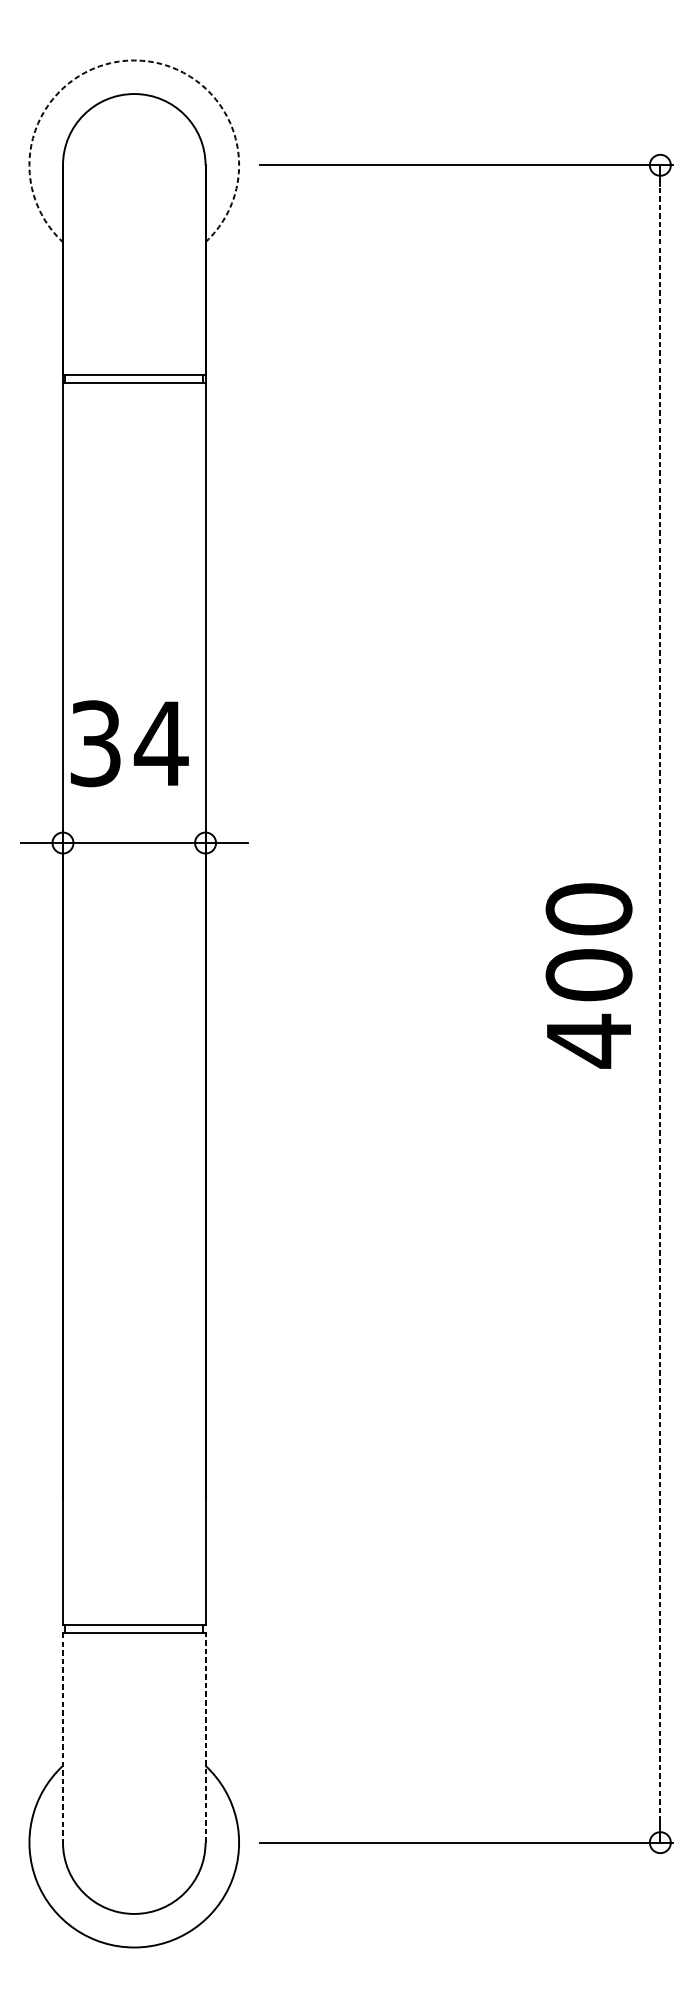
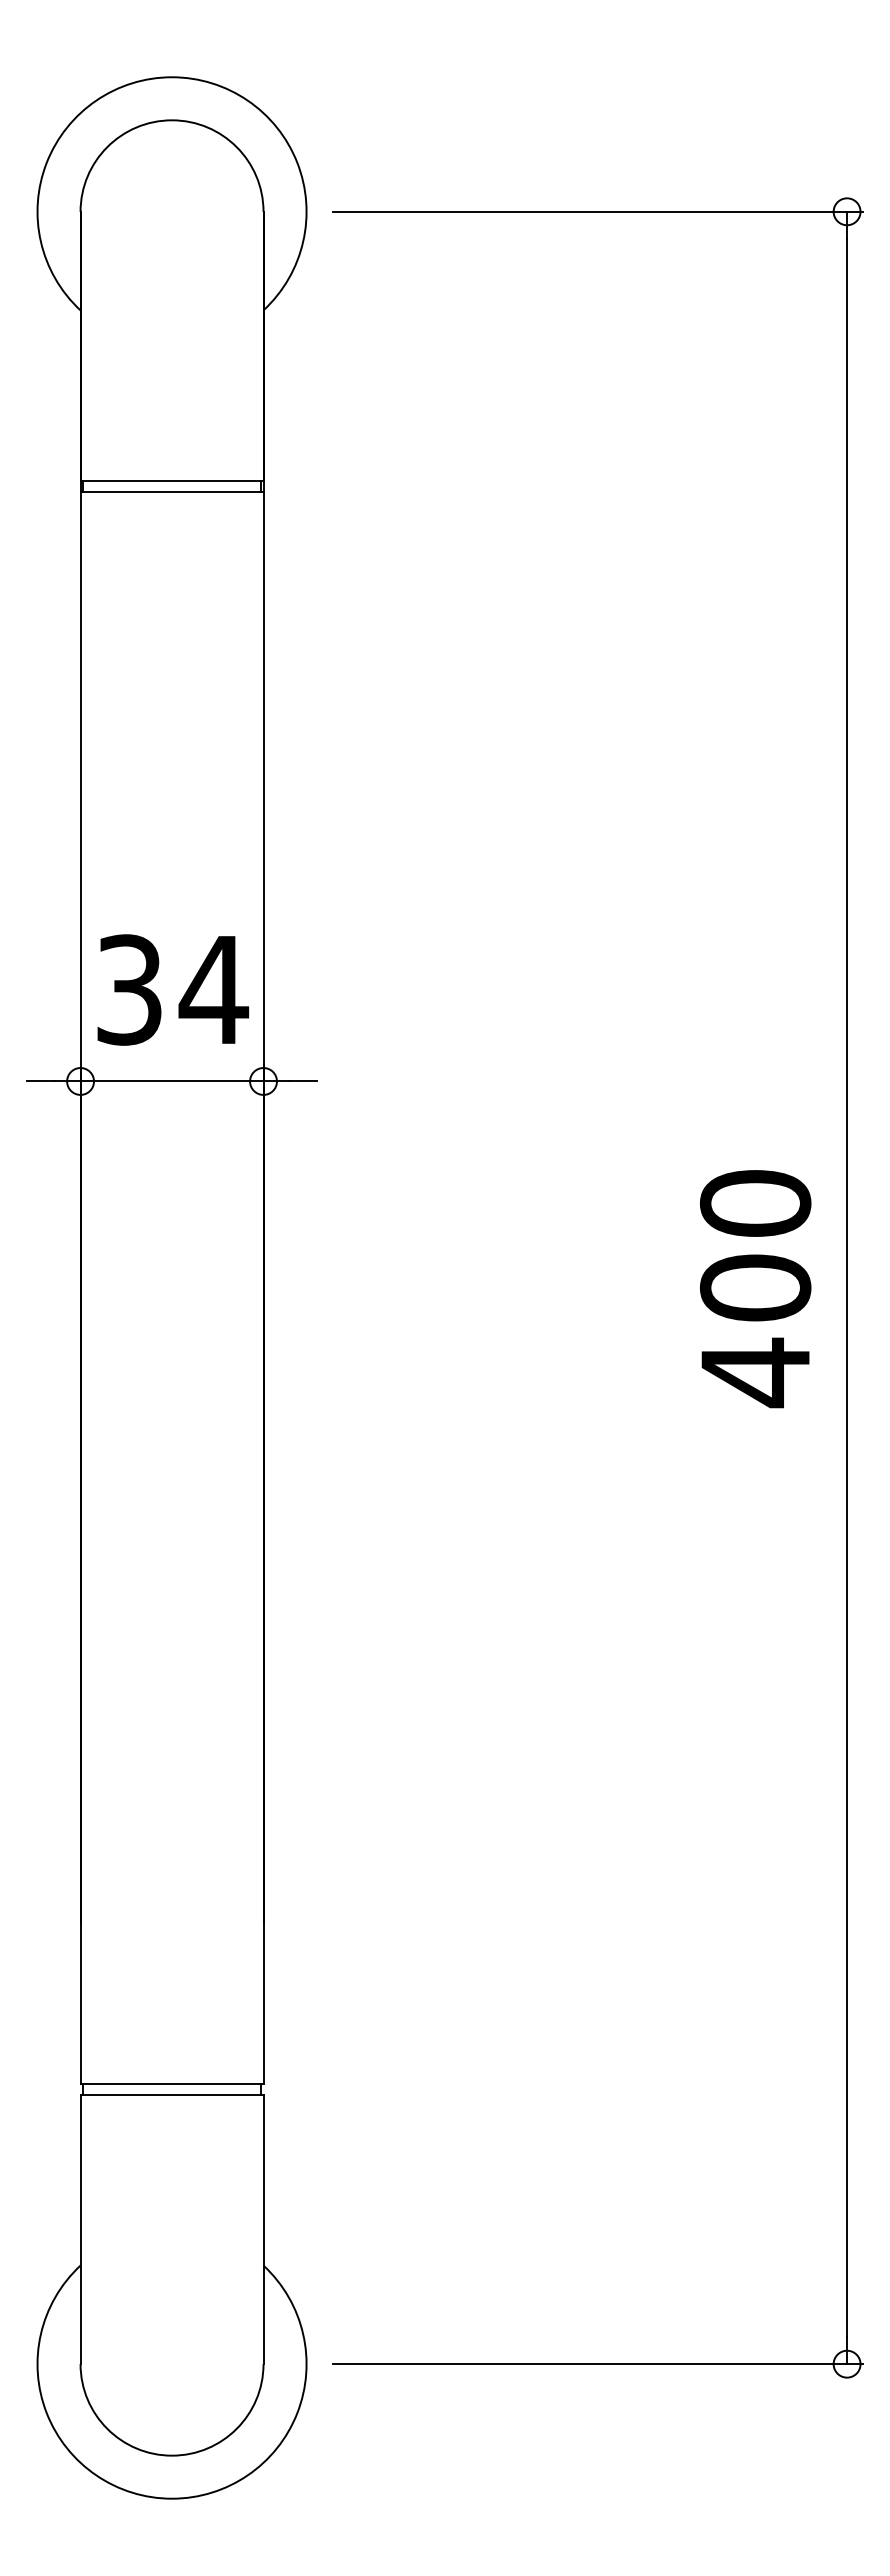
arc: (134, 60) -> (172, 77), dashed -> solid
text: (129, 743) -> (172, 989), moved
text: (588, 976) -> (755, 1289), moved
line: (660, 1003) -> (847, 1287), dashed -> solid
line: (62, 1737) -> (80, 2229), dashed -> solid
line: (205, 1737) -> (263, 2229), dashed -> solid

